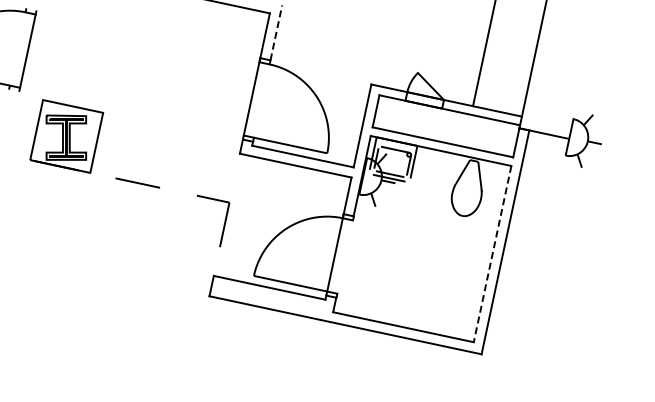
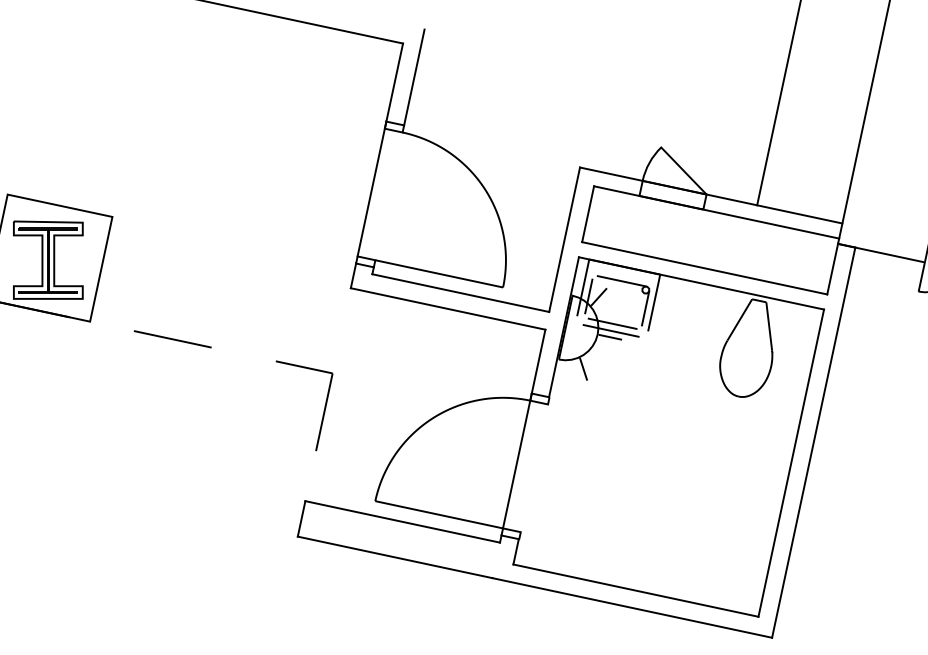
line: (276, 32) -> (414, 76), dashed -> solid
line: (492, 254) -> (791, 463), dashed -> solid

